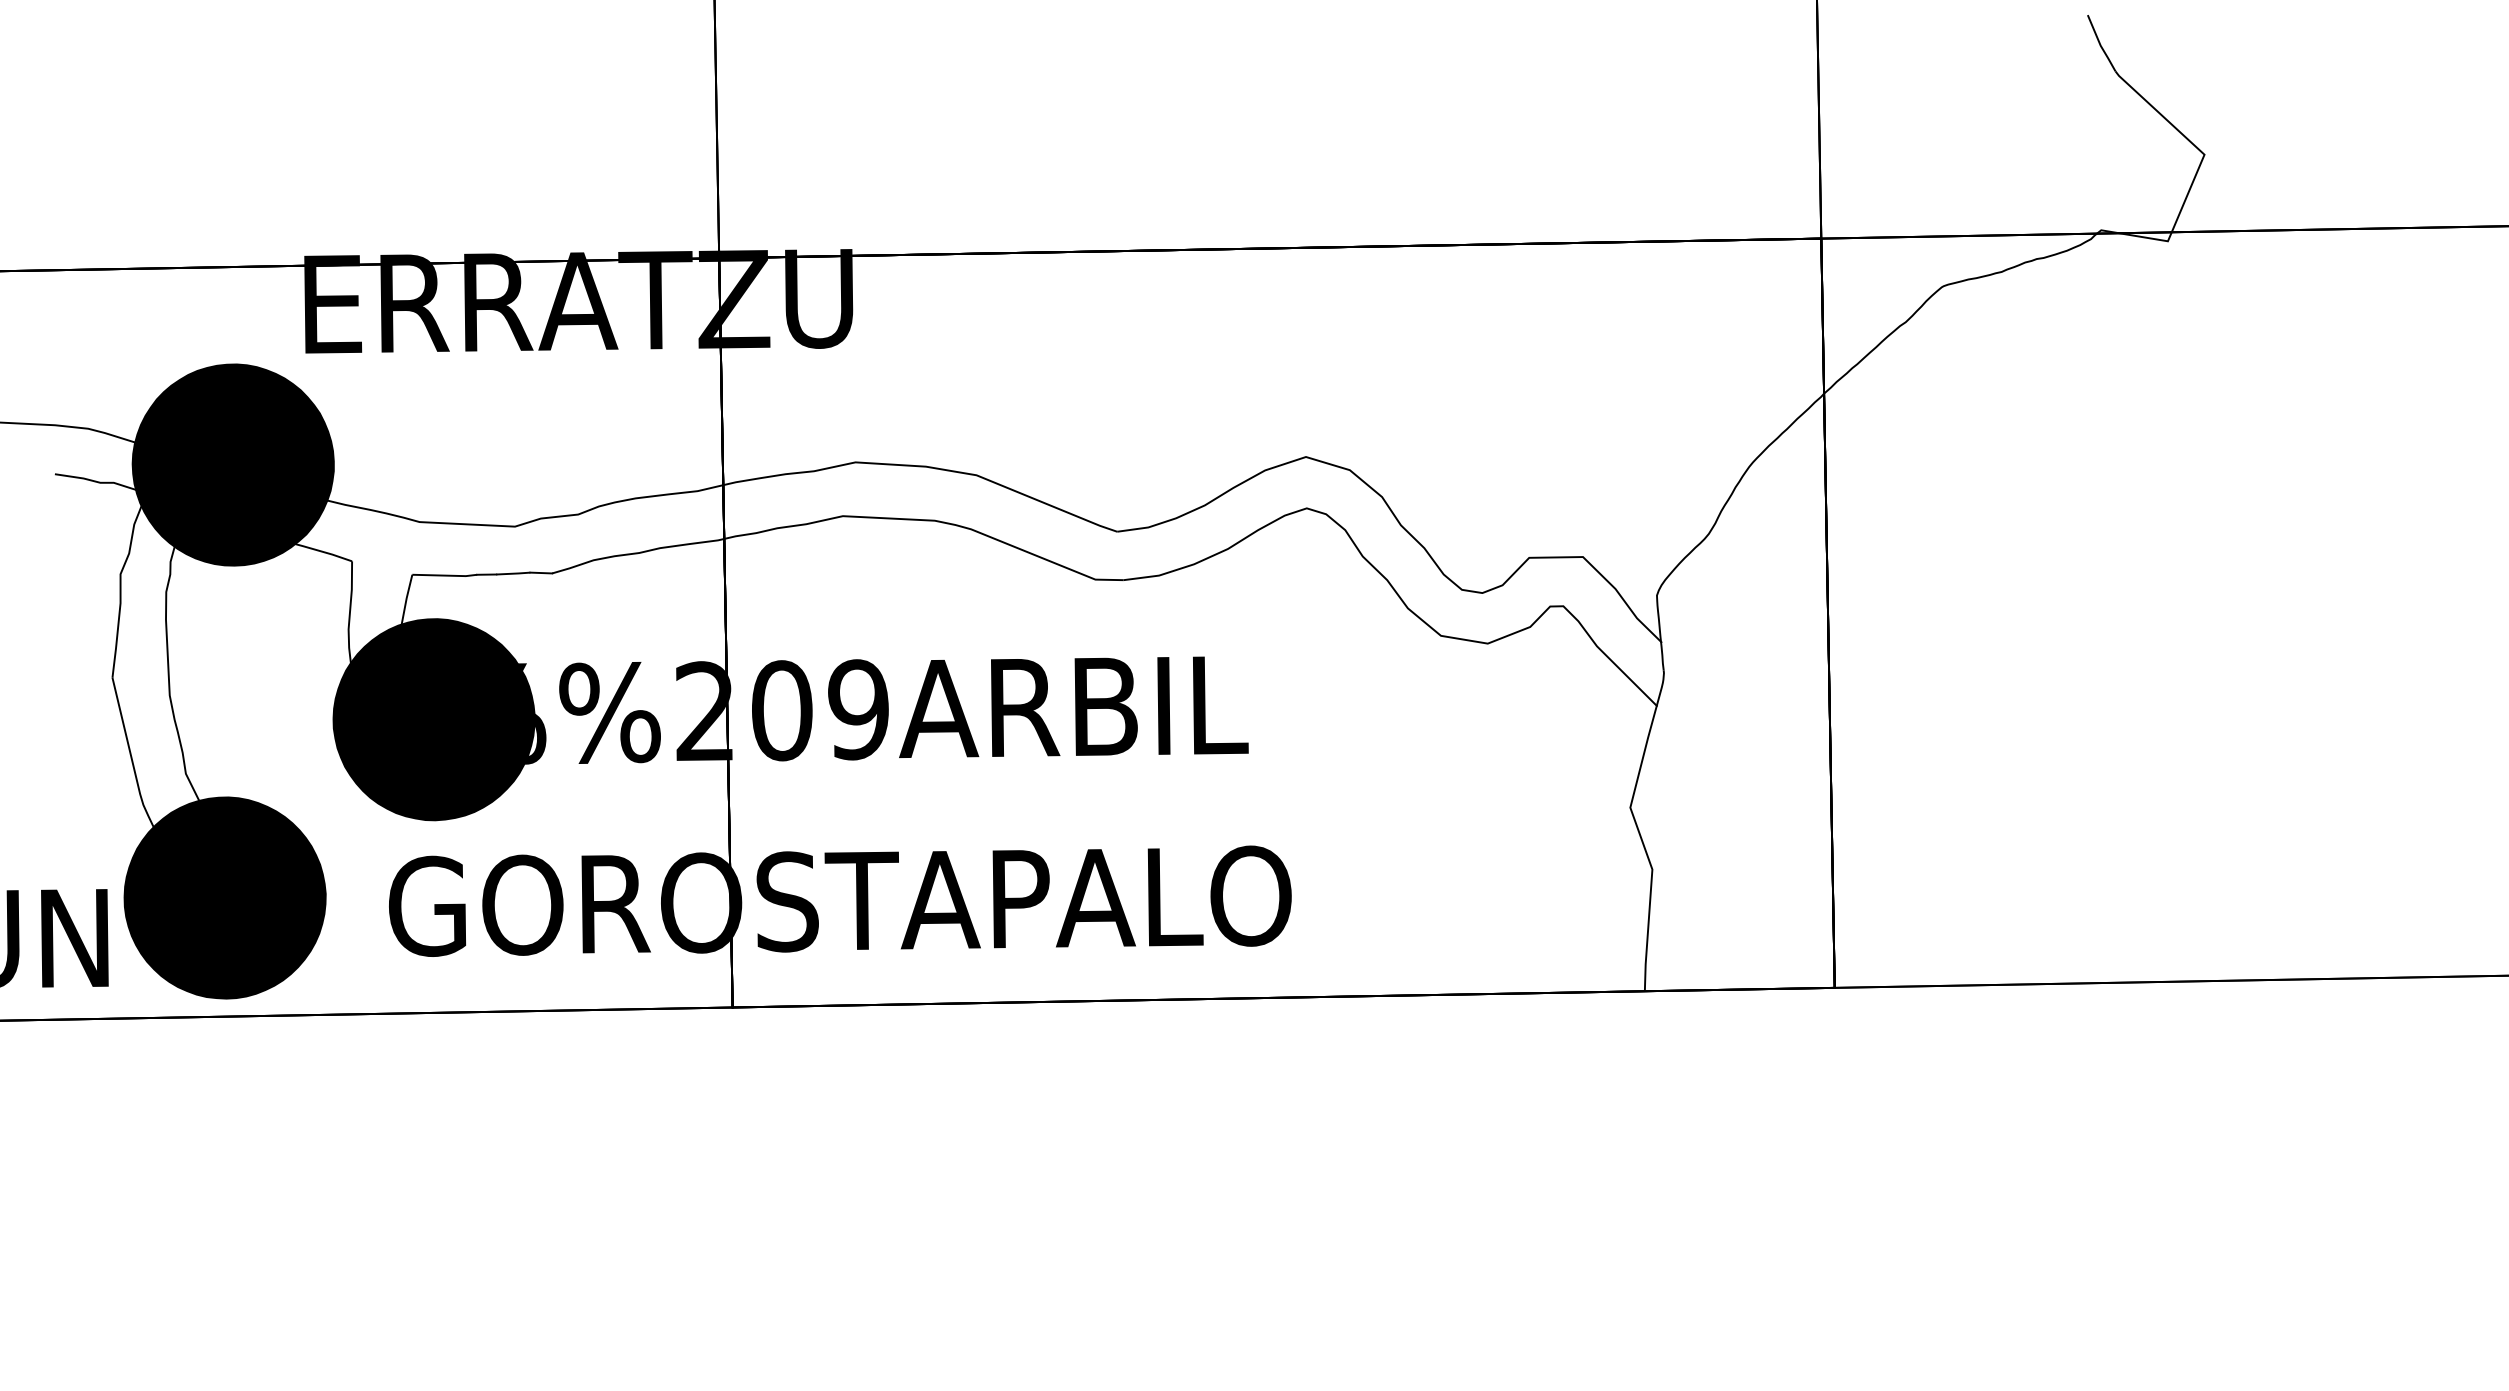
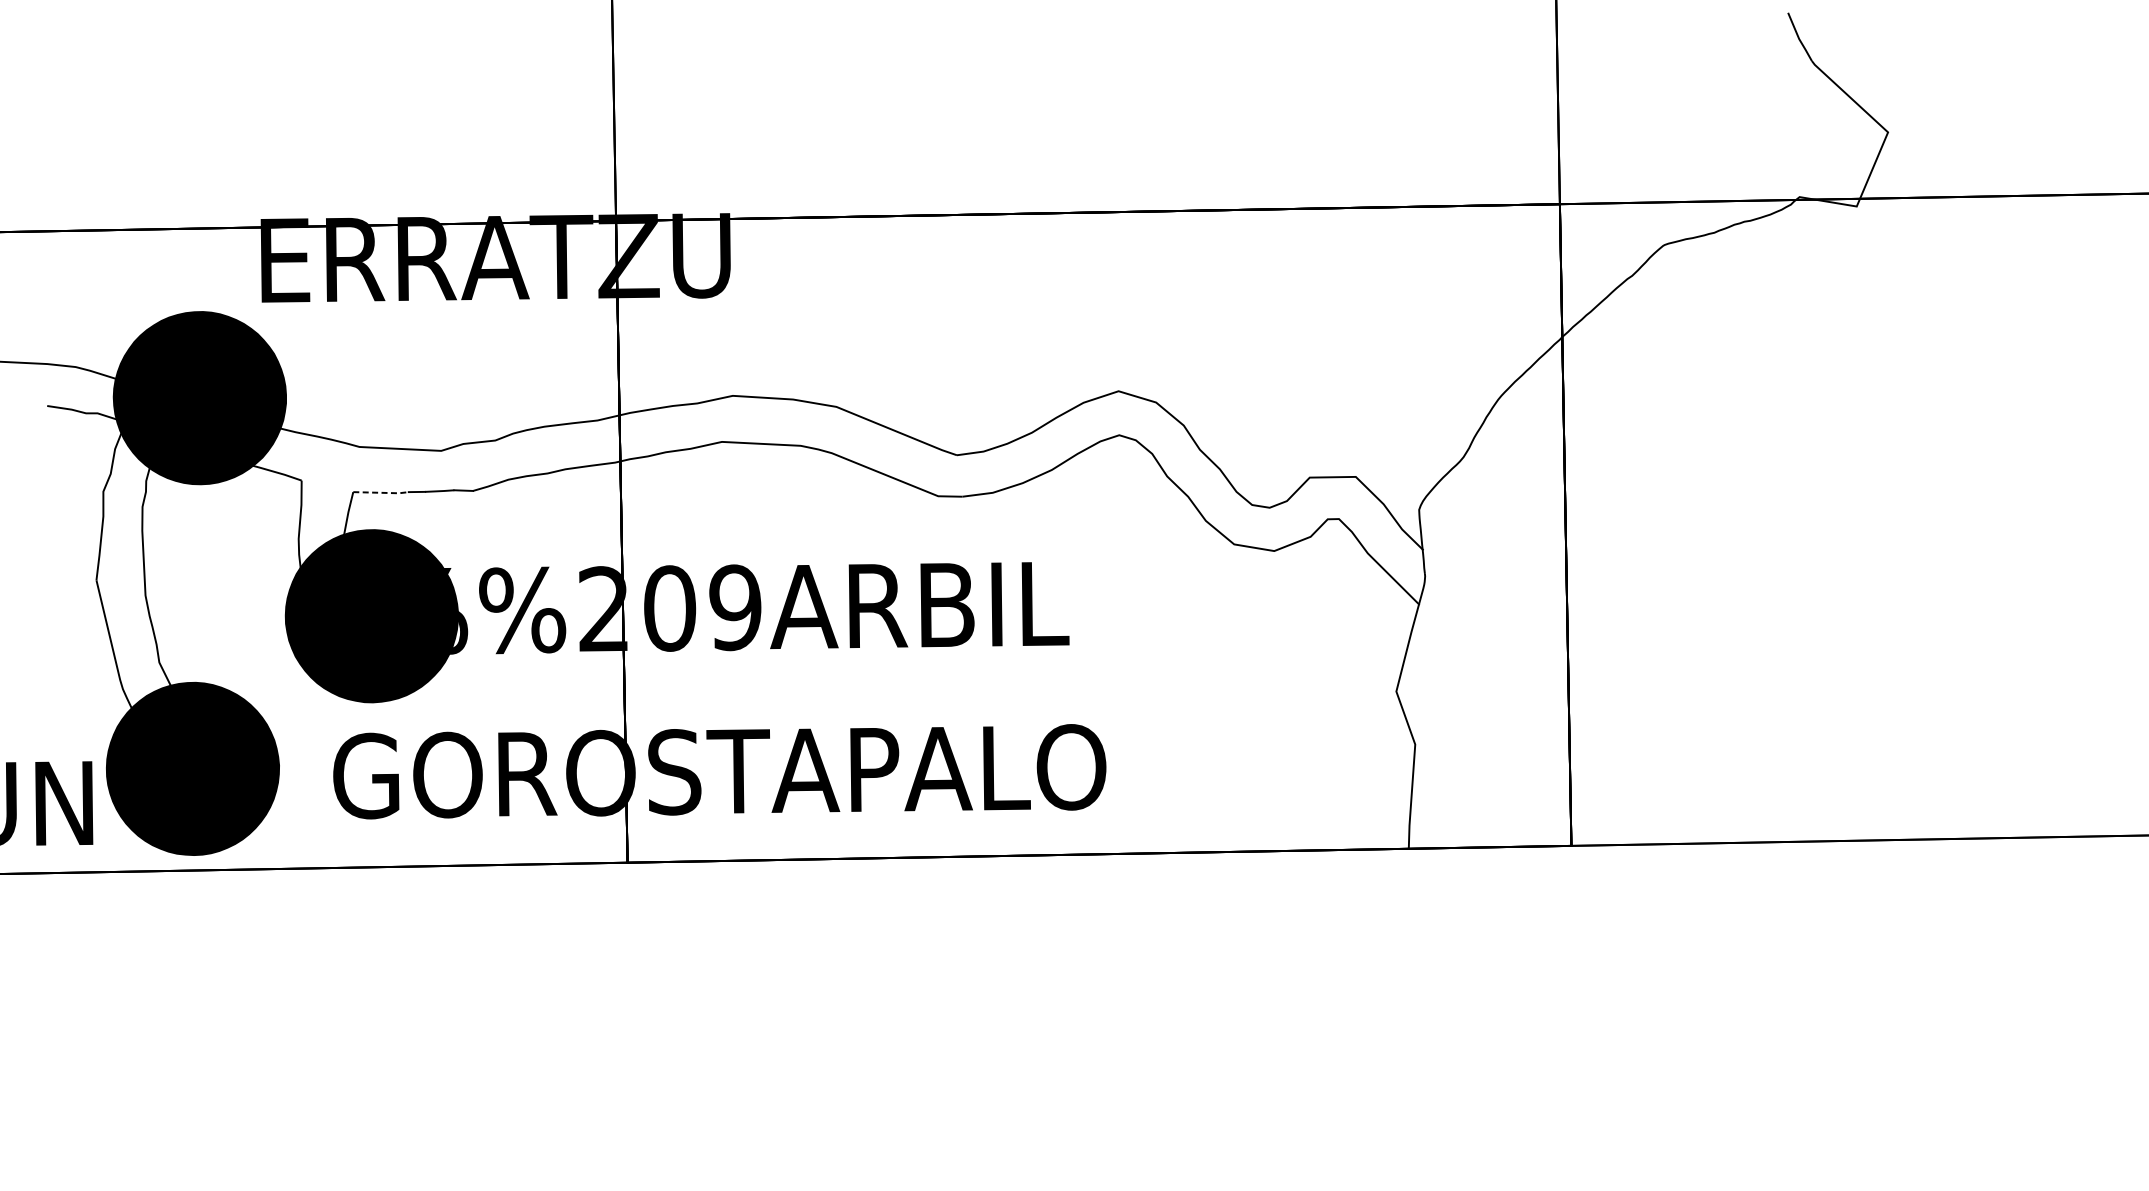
line: (446, 575) -> (382, 492), solid -> dashed

